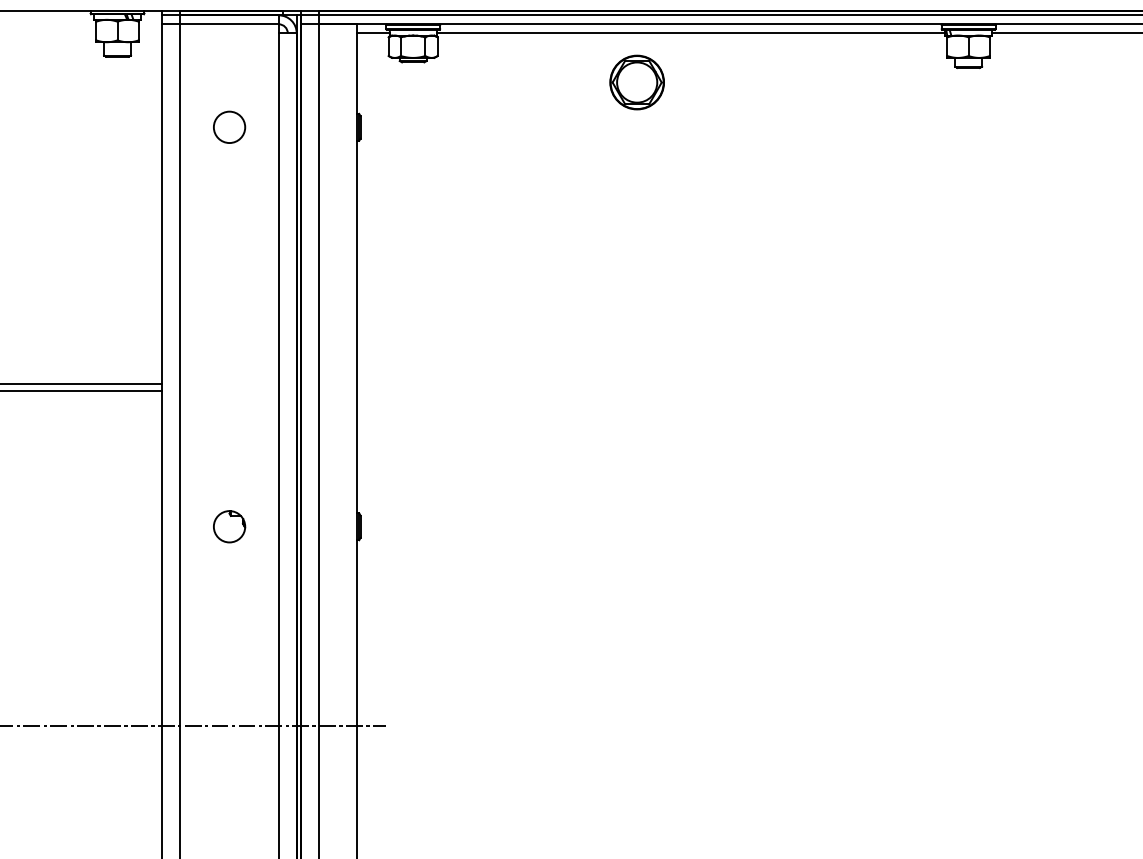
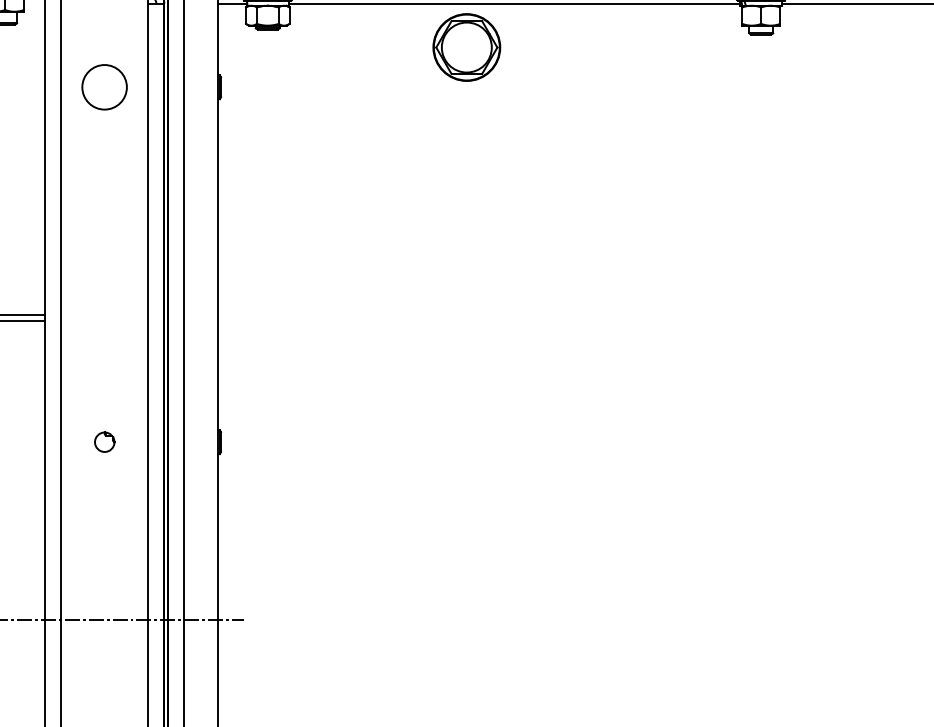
part: (636, 82) -> (466, 47), size x1.4
circle: (229, 127) -> (104, 87), size x1.6
part: (229, 526) -> (104, 441), size x0.7

